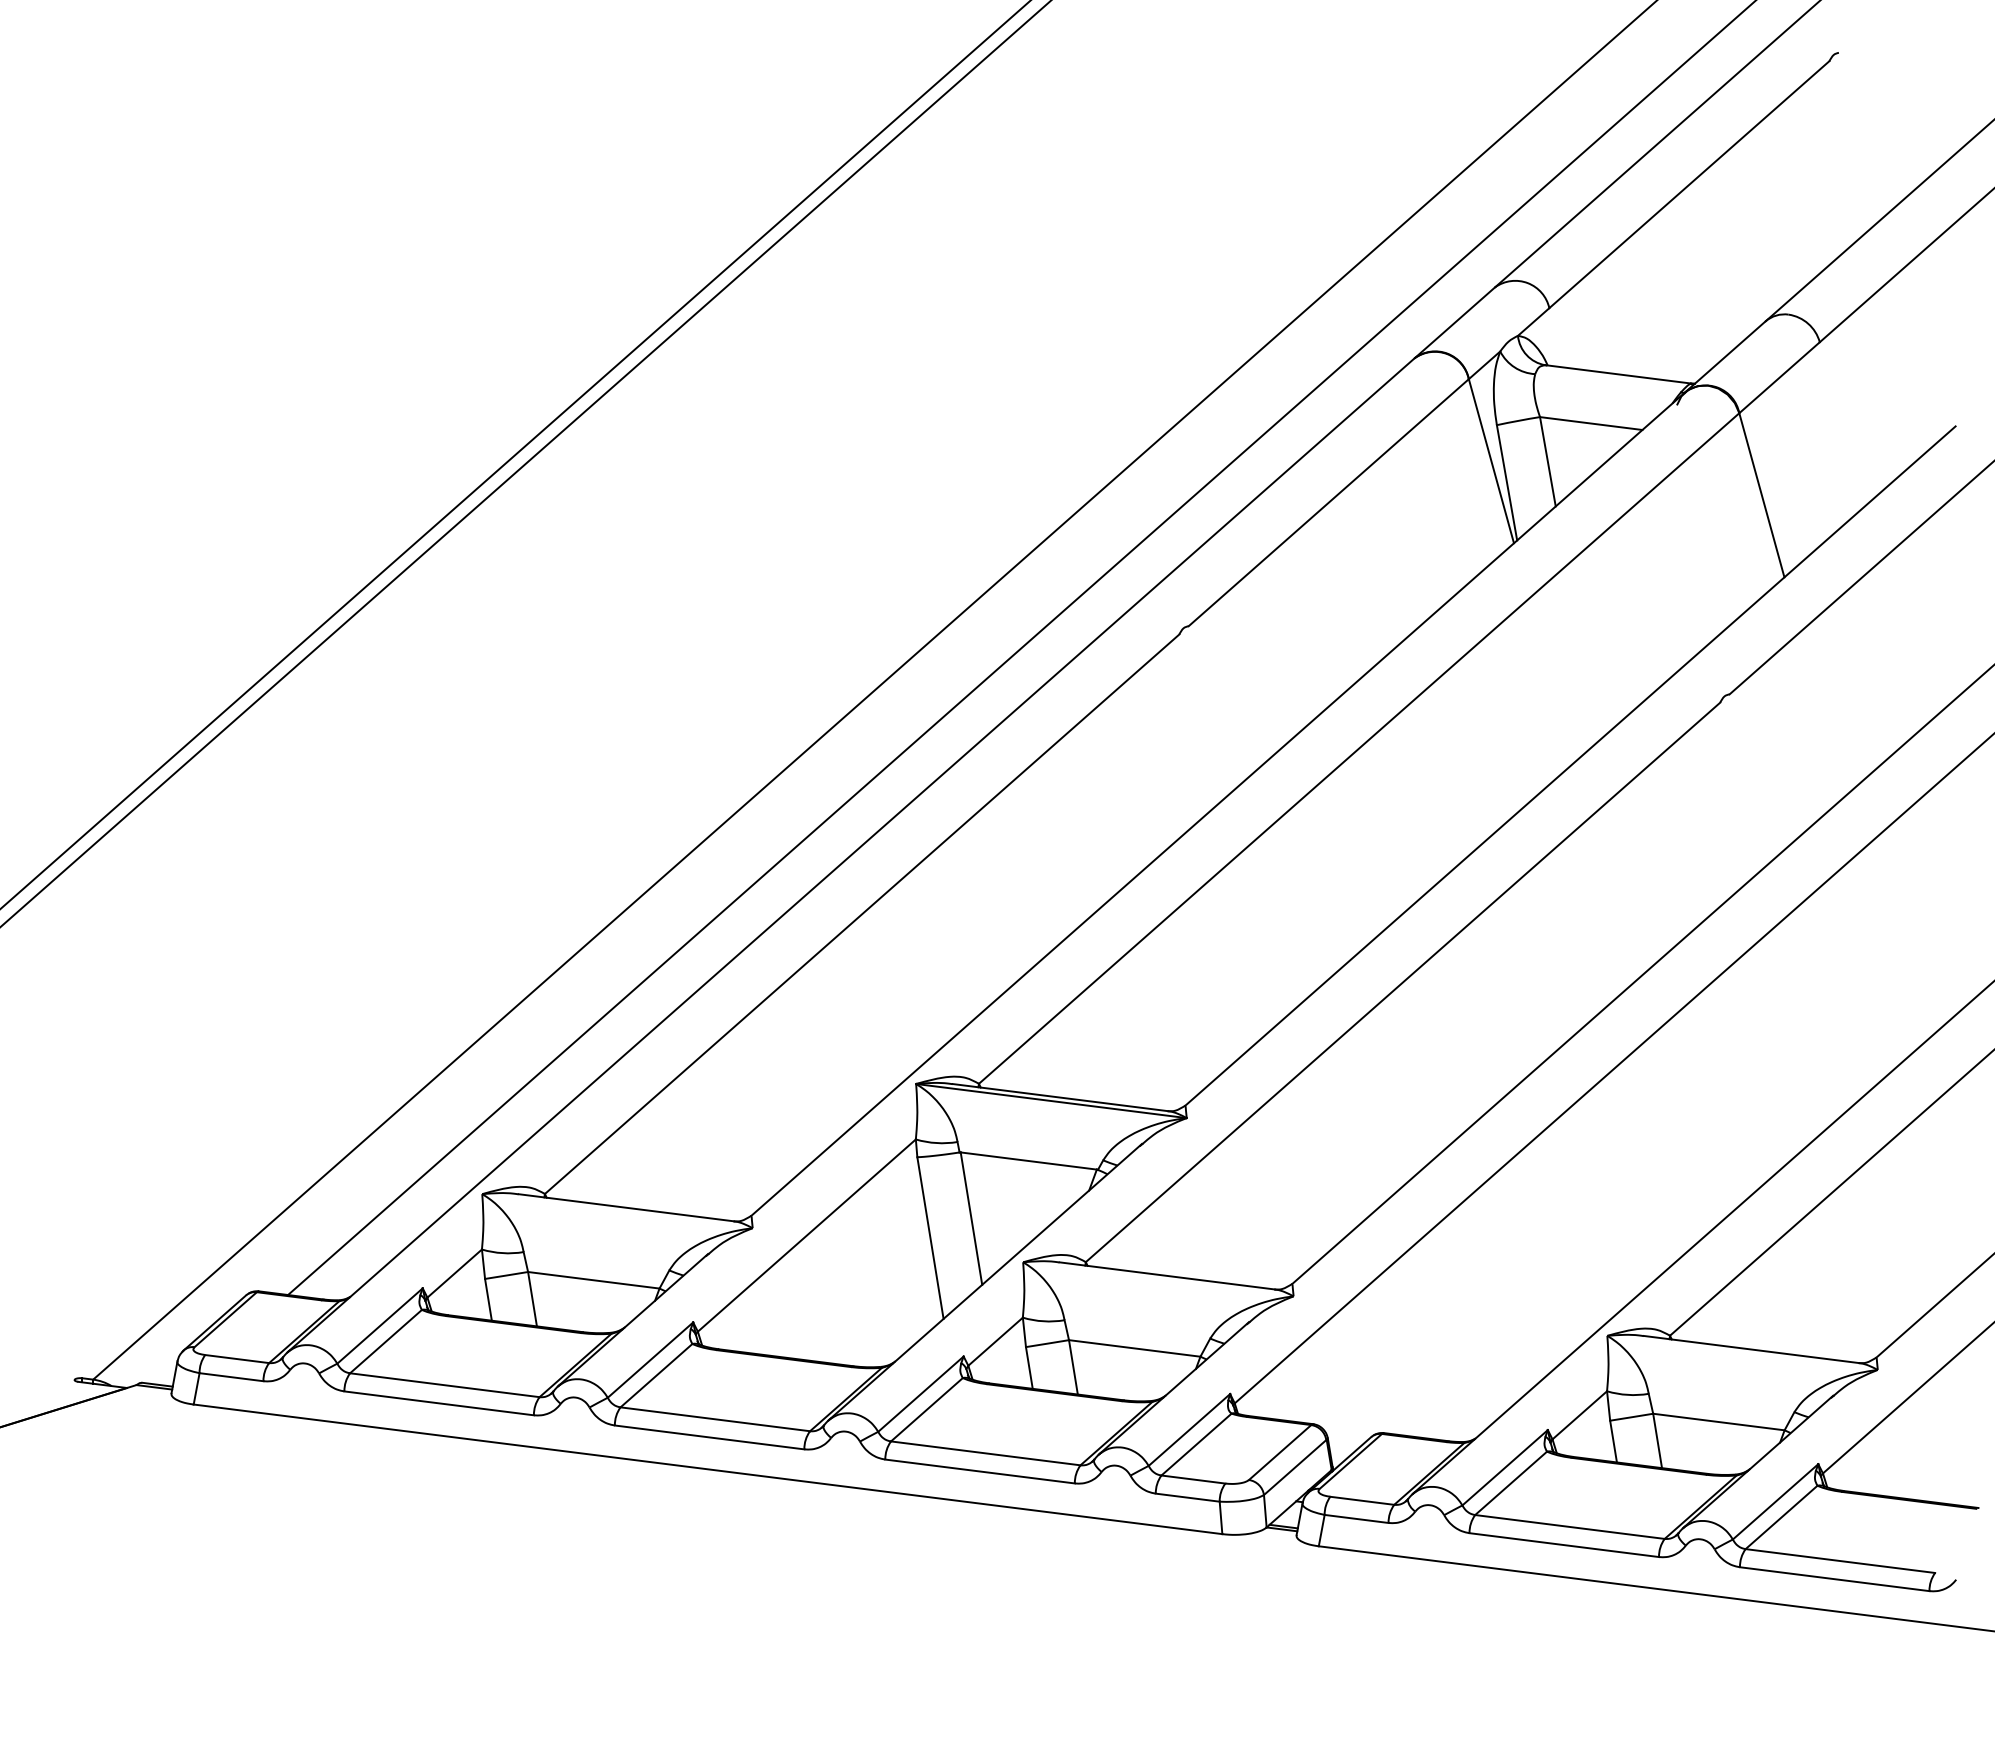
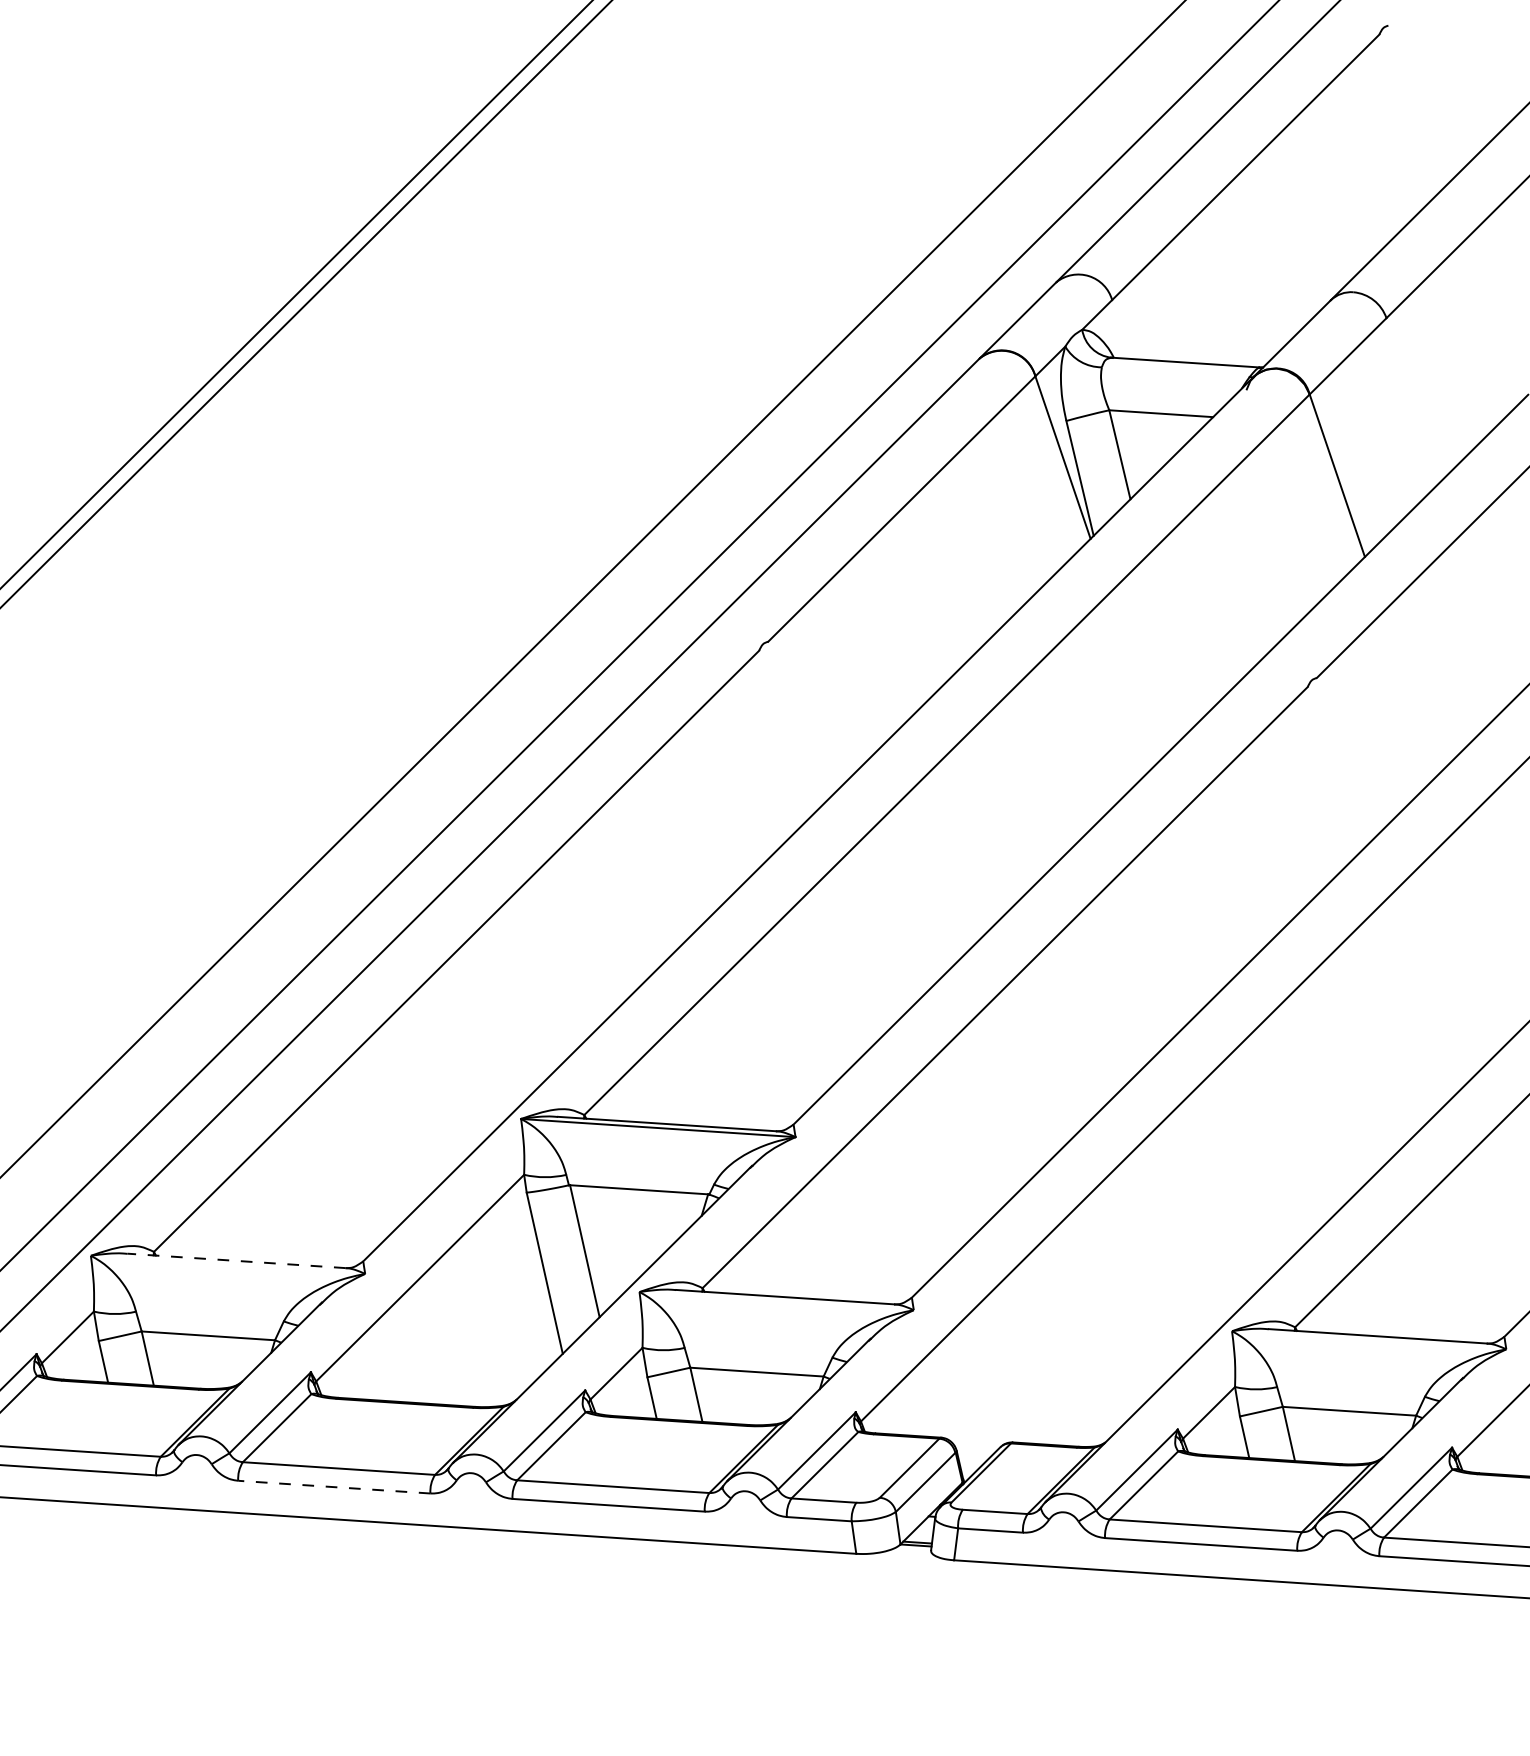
line: (625, 1207) -> (235, 1260), solid -> dashed
line: (709, 1437) -> (334, 1487), solid -> dashed

